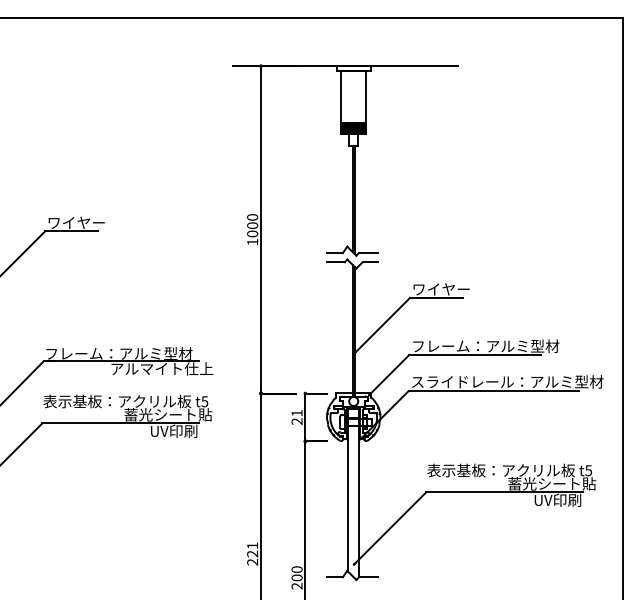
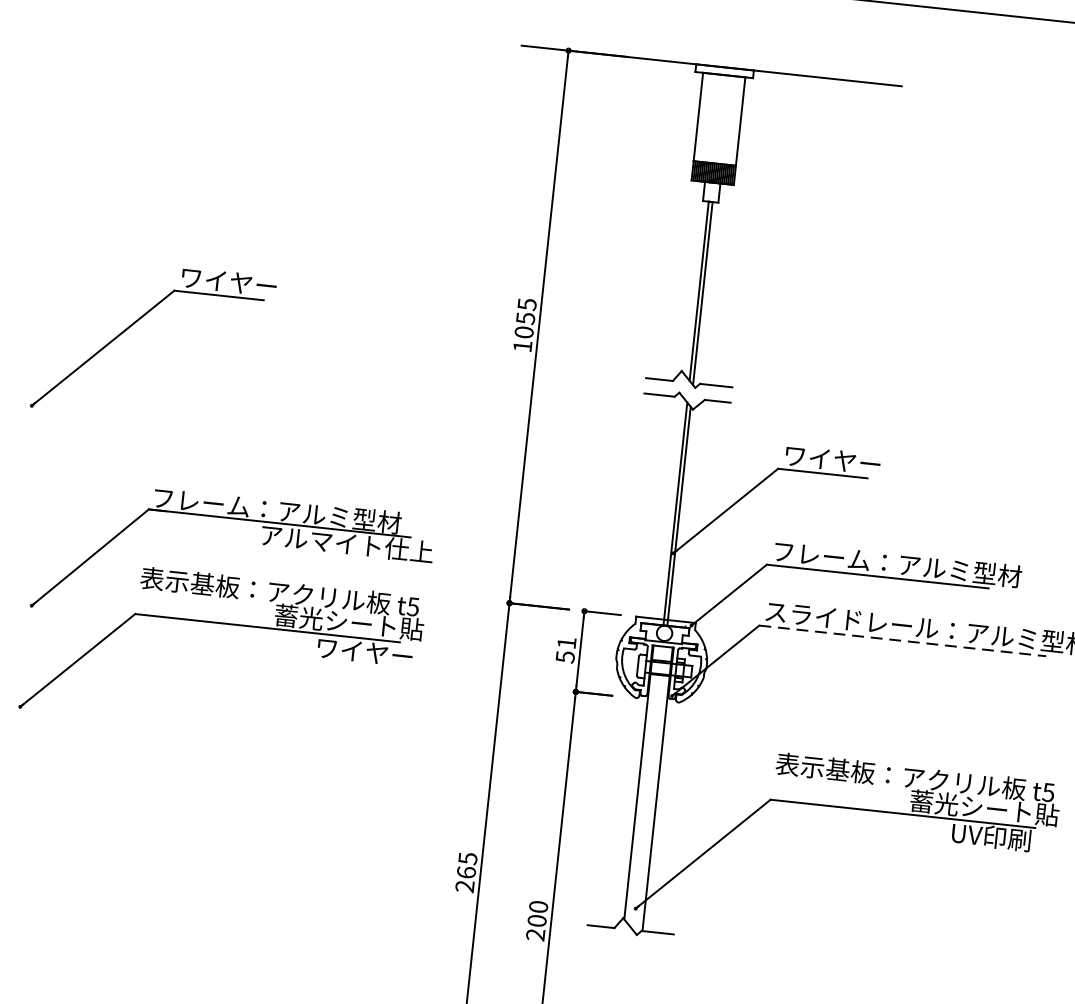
text: (252, 221) -> (526, 311), 1000 -> 1055
line: (493, 391) -> (902, 641), solid -> dashed
text: (296, 421) -> (564, 656), 21 -> 51
text: (179, 430) -> (365, 650), UV印刷 -> ワイヤー
text: (252, 549) -> (467, 864), 221 -> 265

